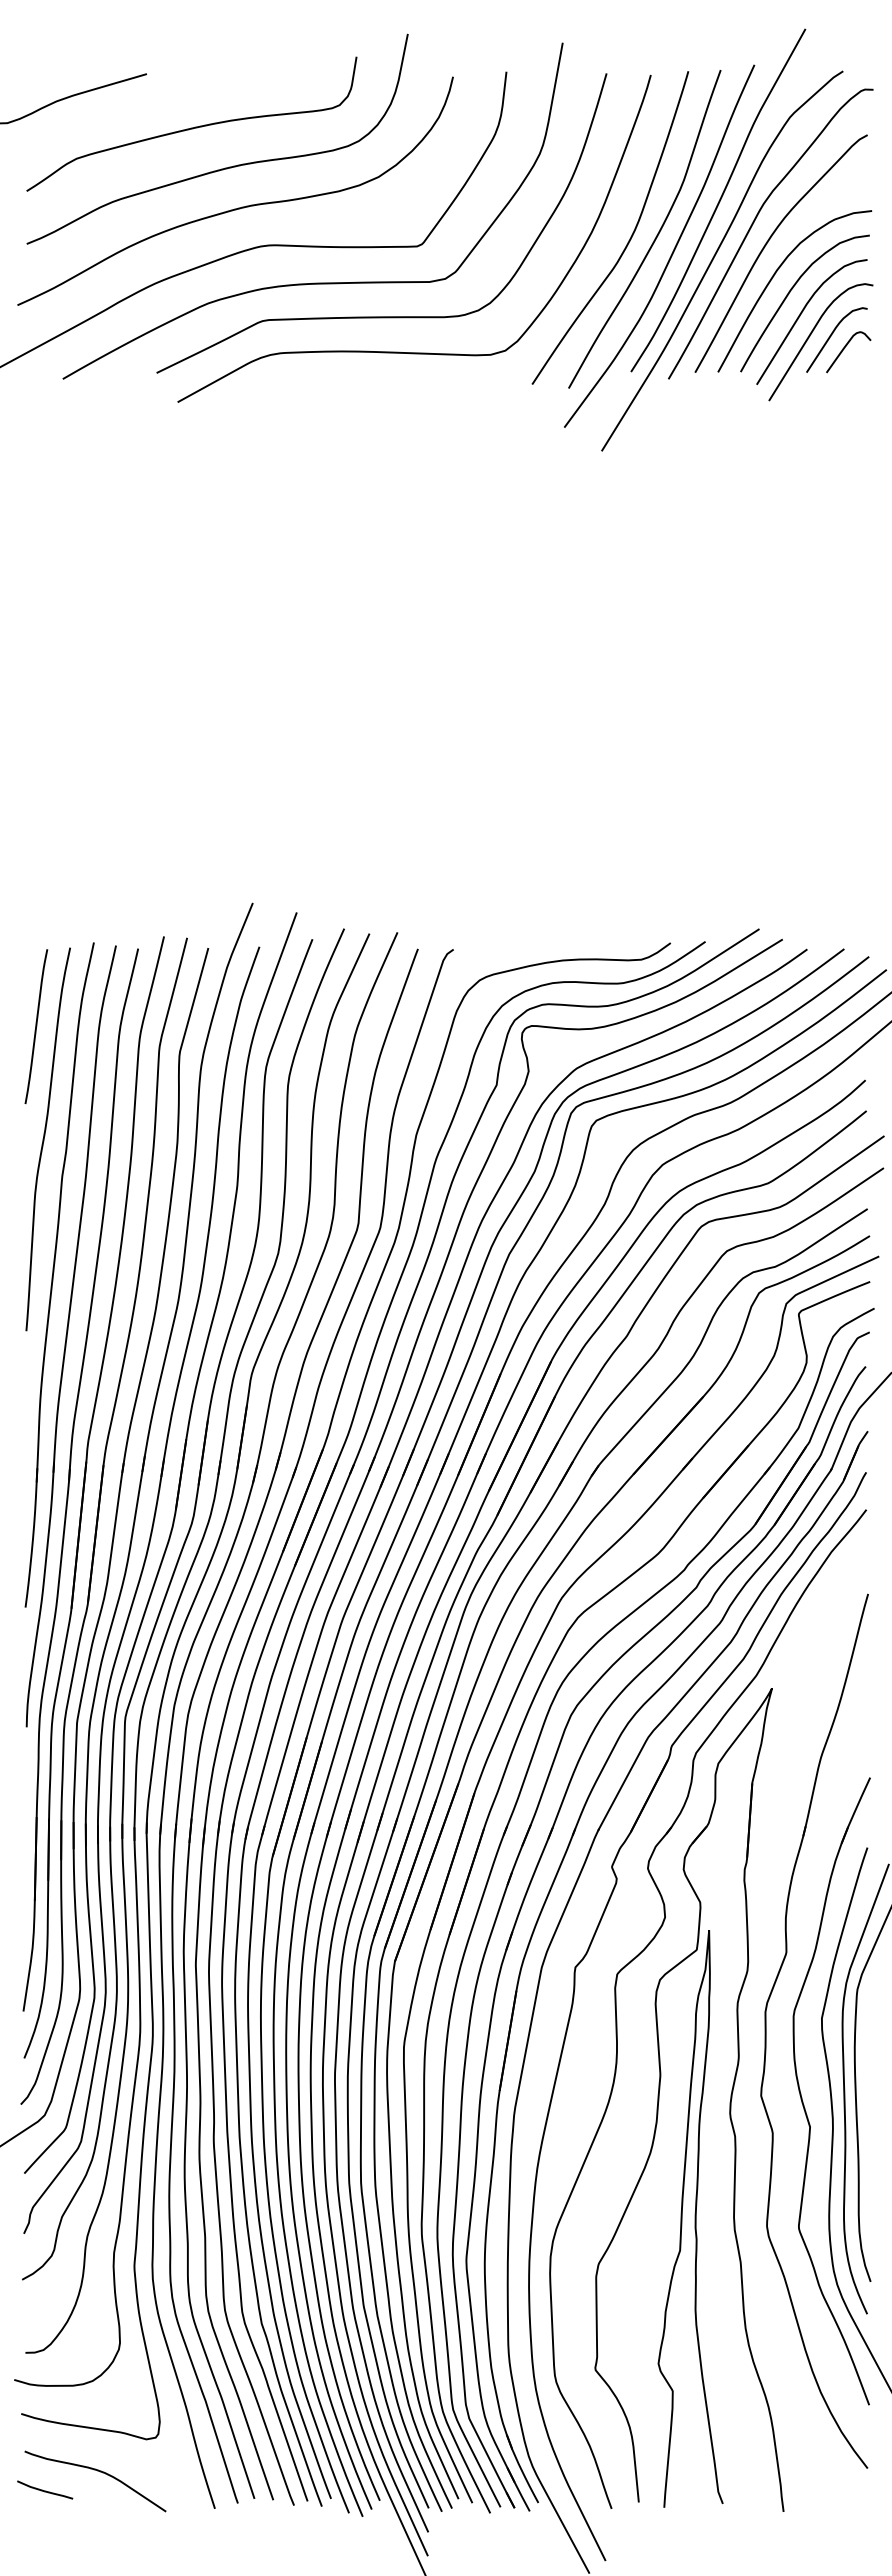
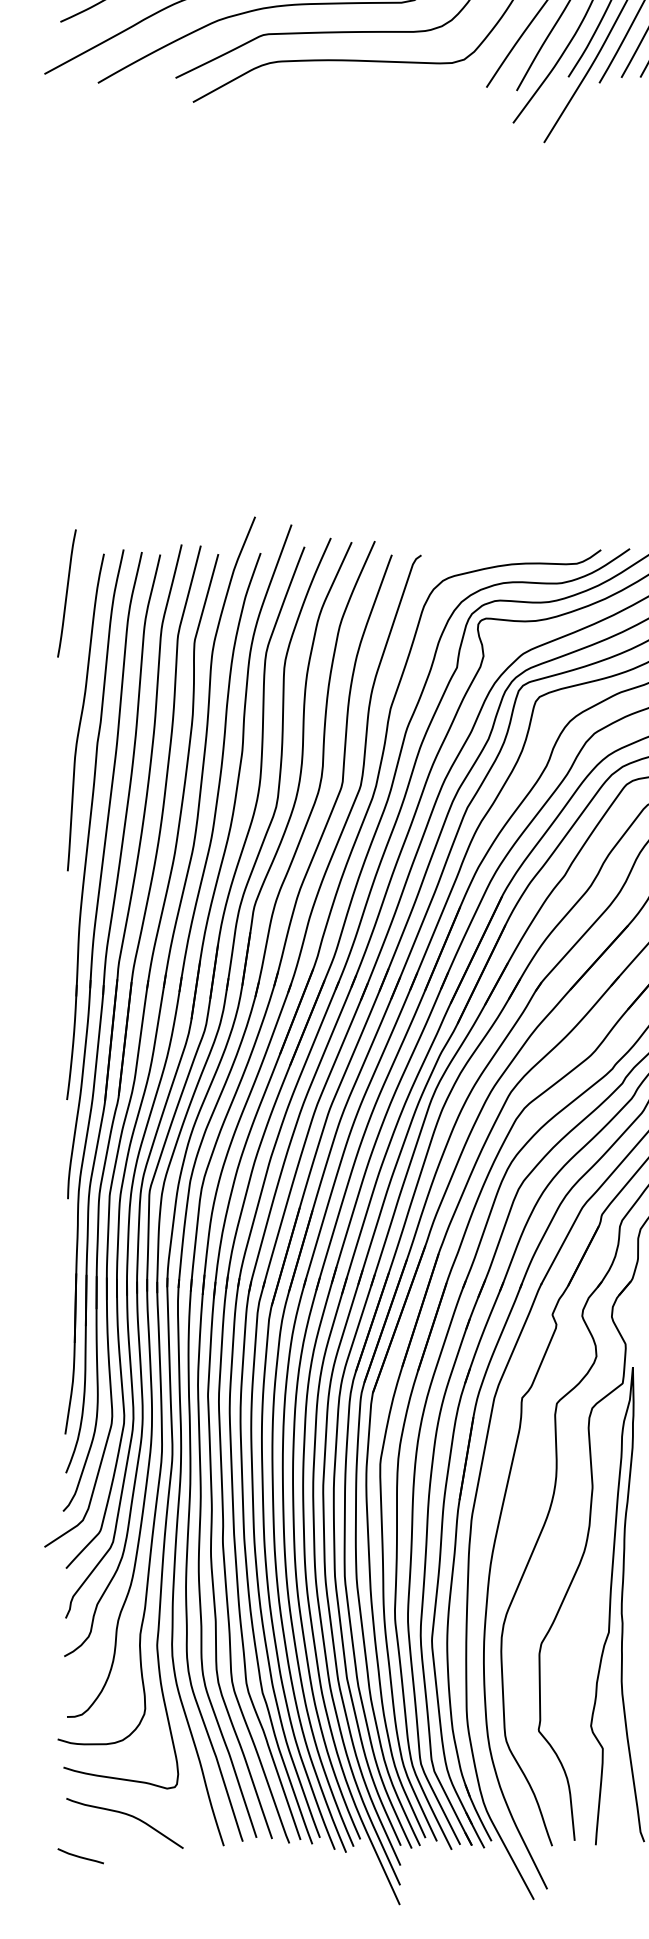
curve: (36, 1026) -> (67, 593), moved
curve: (45, 2490) -> (81, 1856), moved

